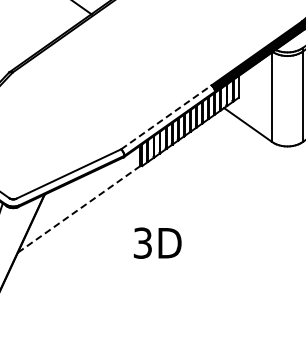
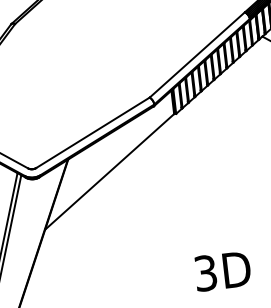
line: (166, 117) -> (197, 55), dashed -> solid
line: (78, 209) -> (108, 172), dashed -> solid
text: (157, 242) -> (222, 270), moved

